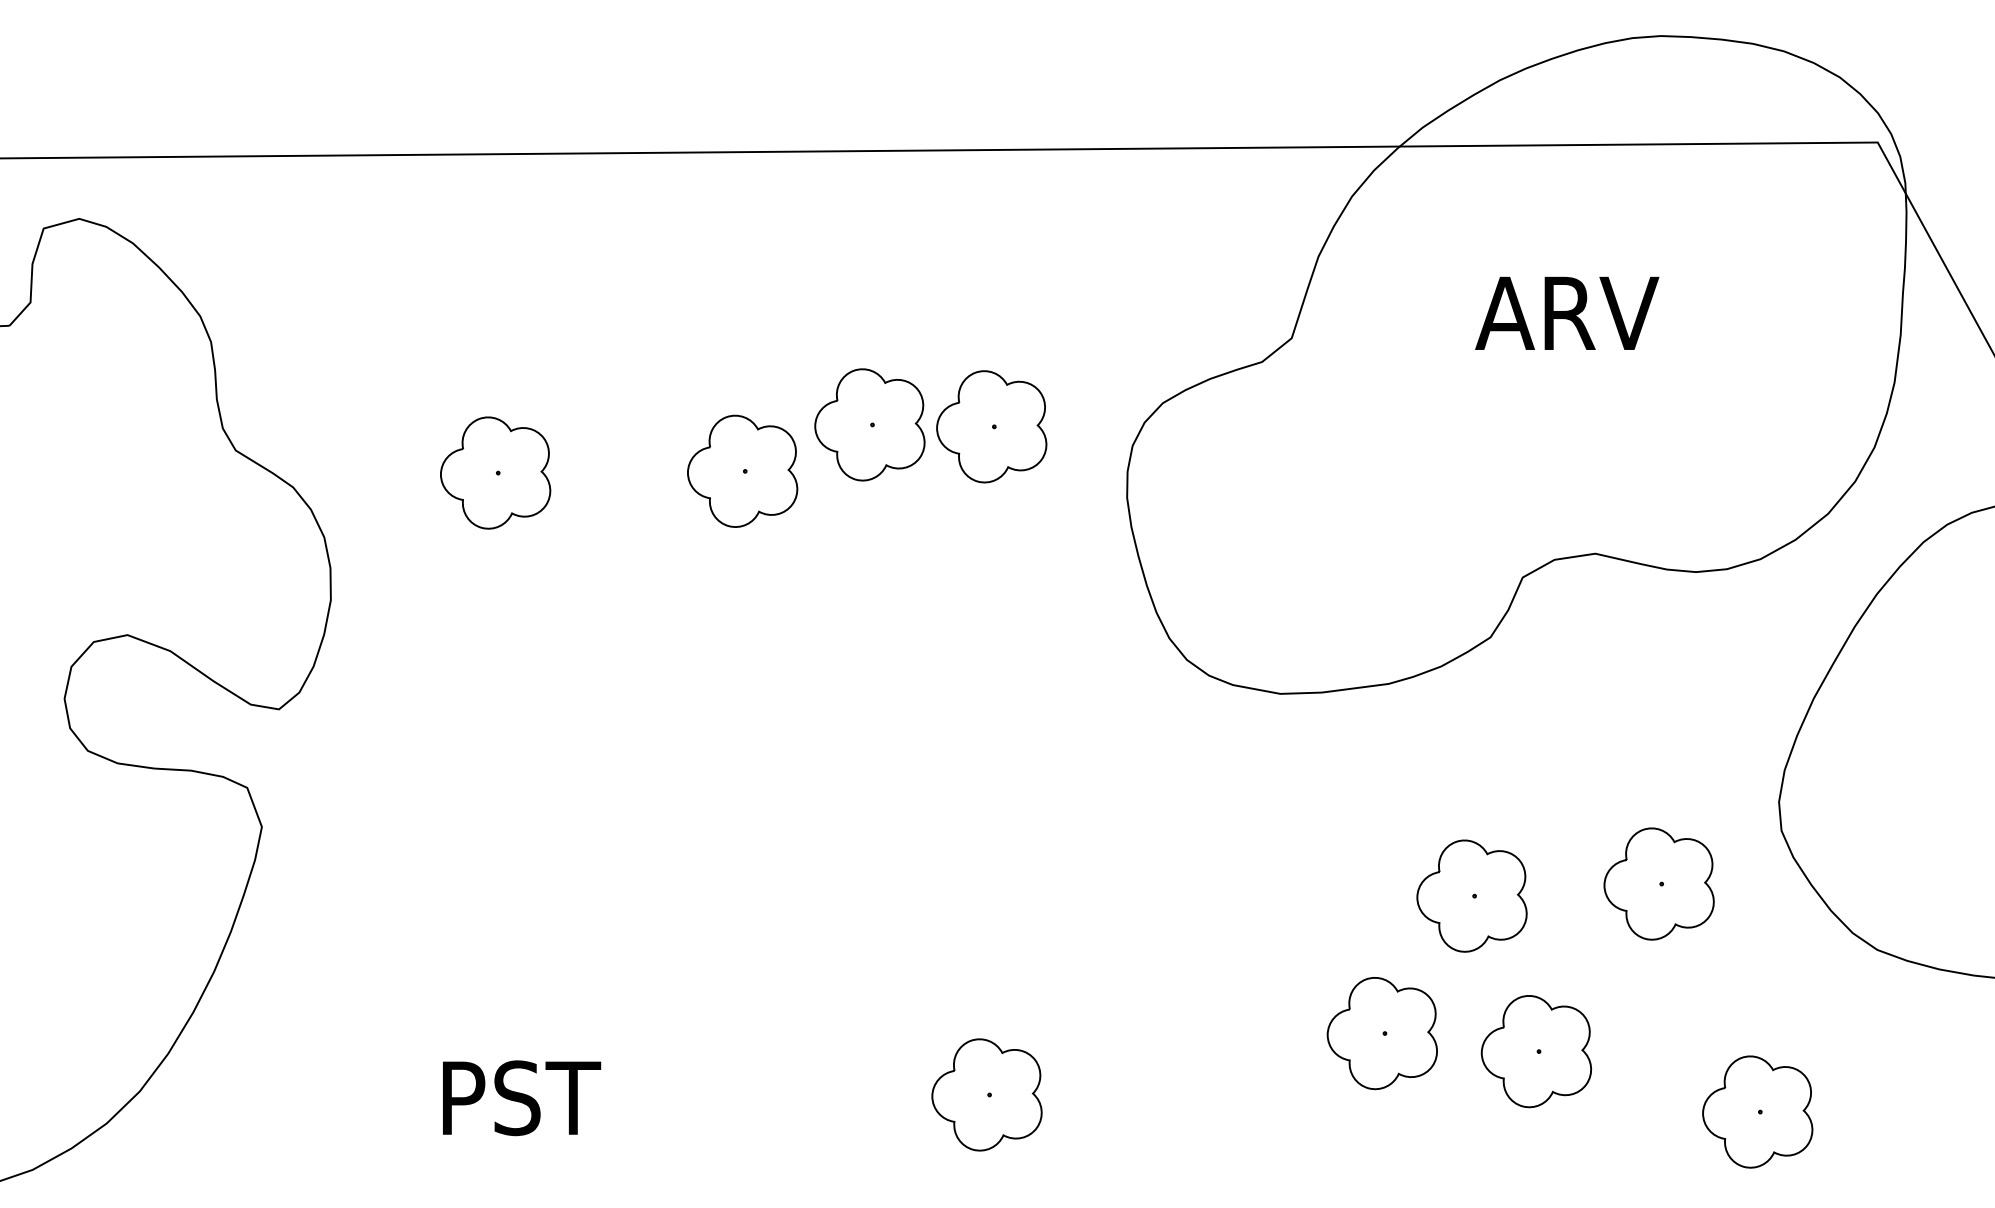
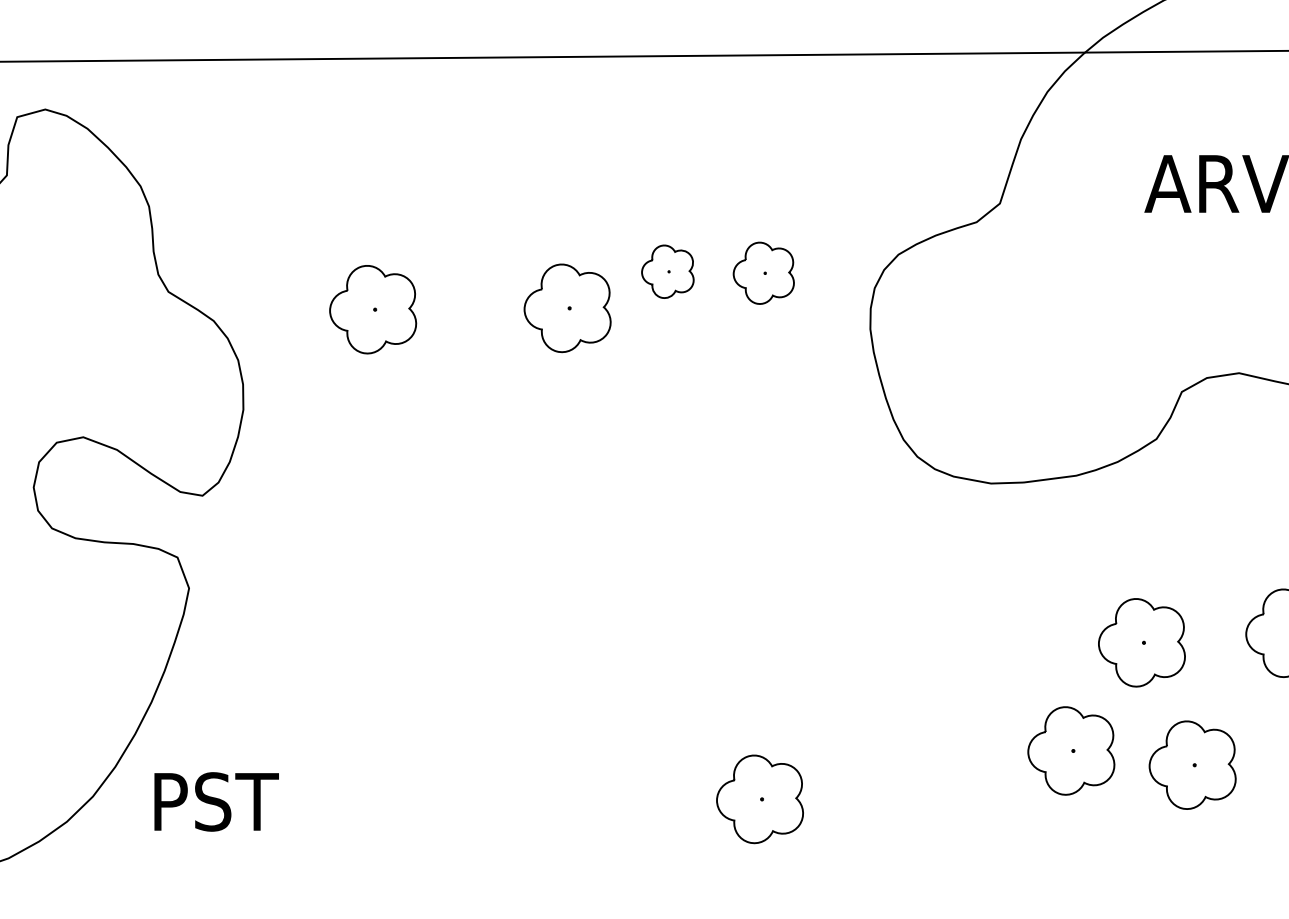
part: (869, 424) -> (667, 271), size x0.6
part: (991, 426) -> (763, 273), size x0.7
text: (522, 1098) -> (217, 802), moved

